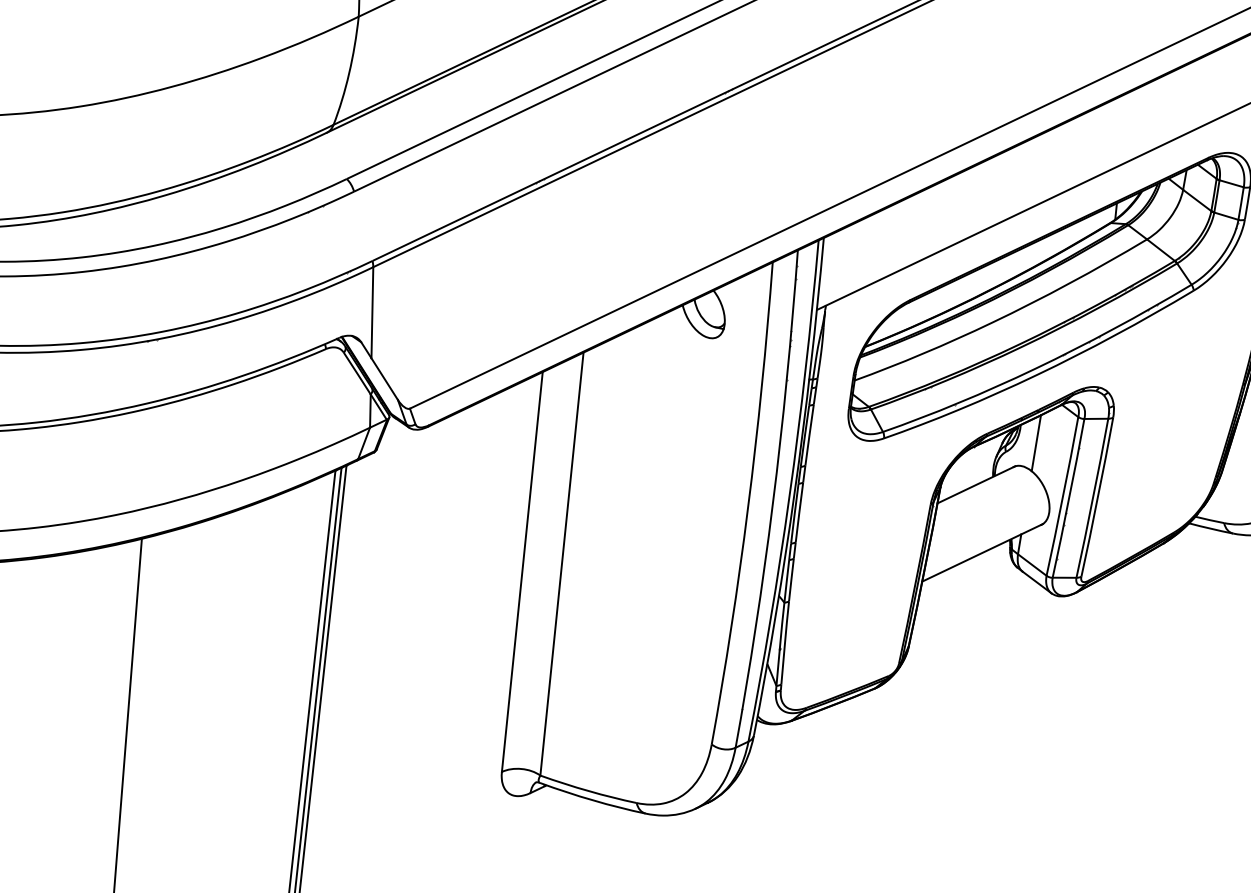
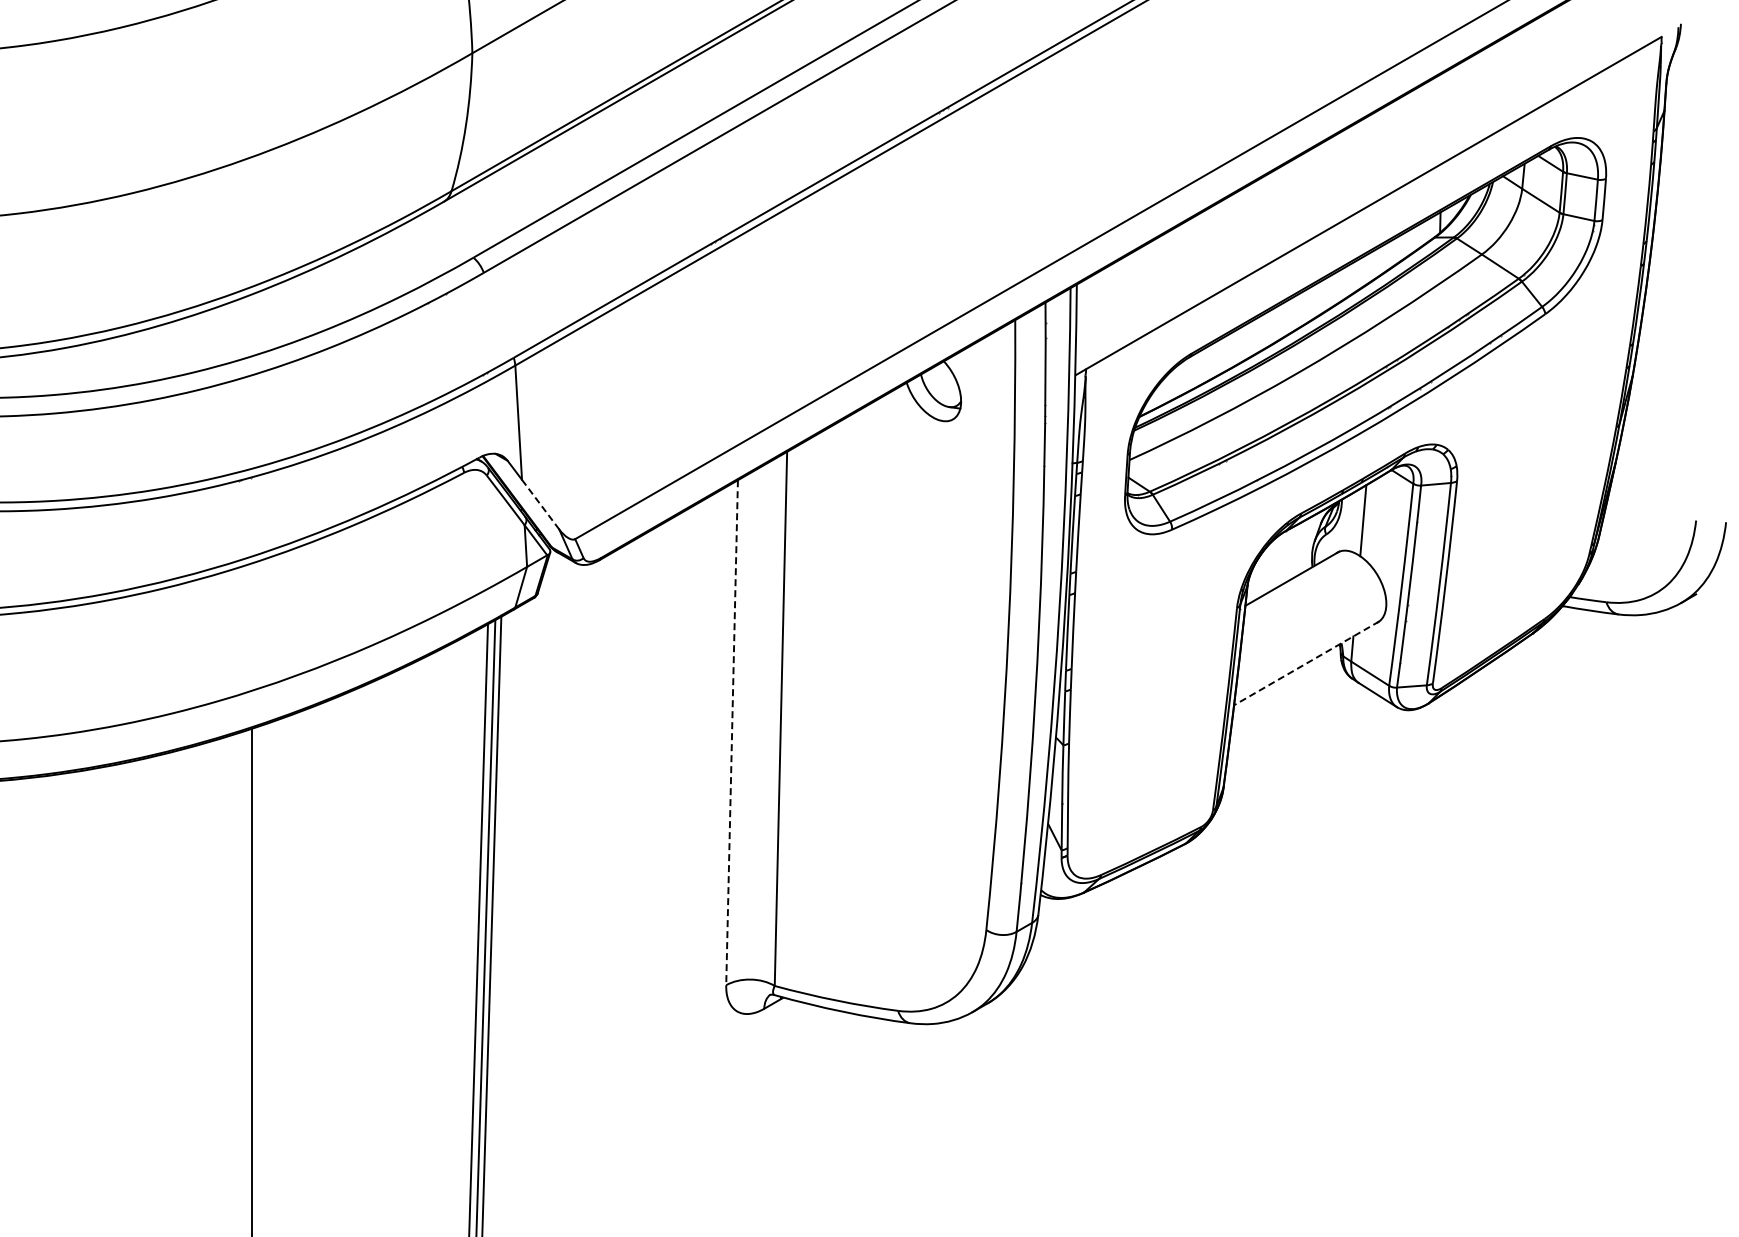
line: (384, 378) -> (540, 504), solid -> dashed
line: (982, 552) -> (1306, 663), solid -> dashed
line: (522, 571) -> (732, 732), solid -> dashed

